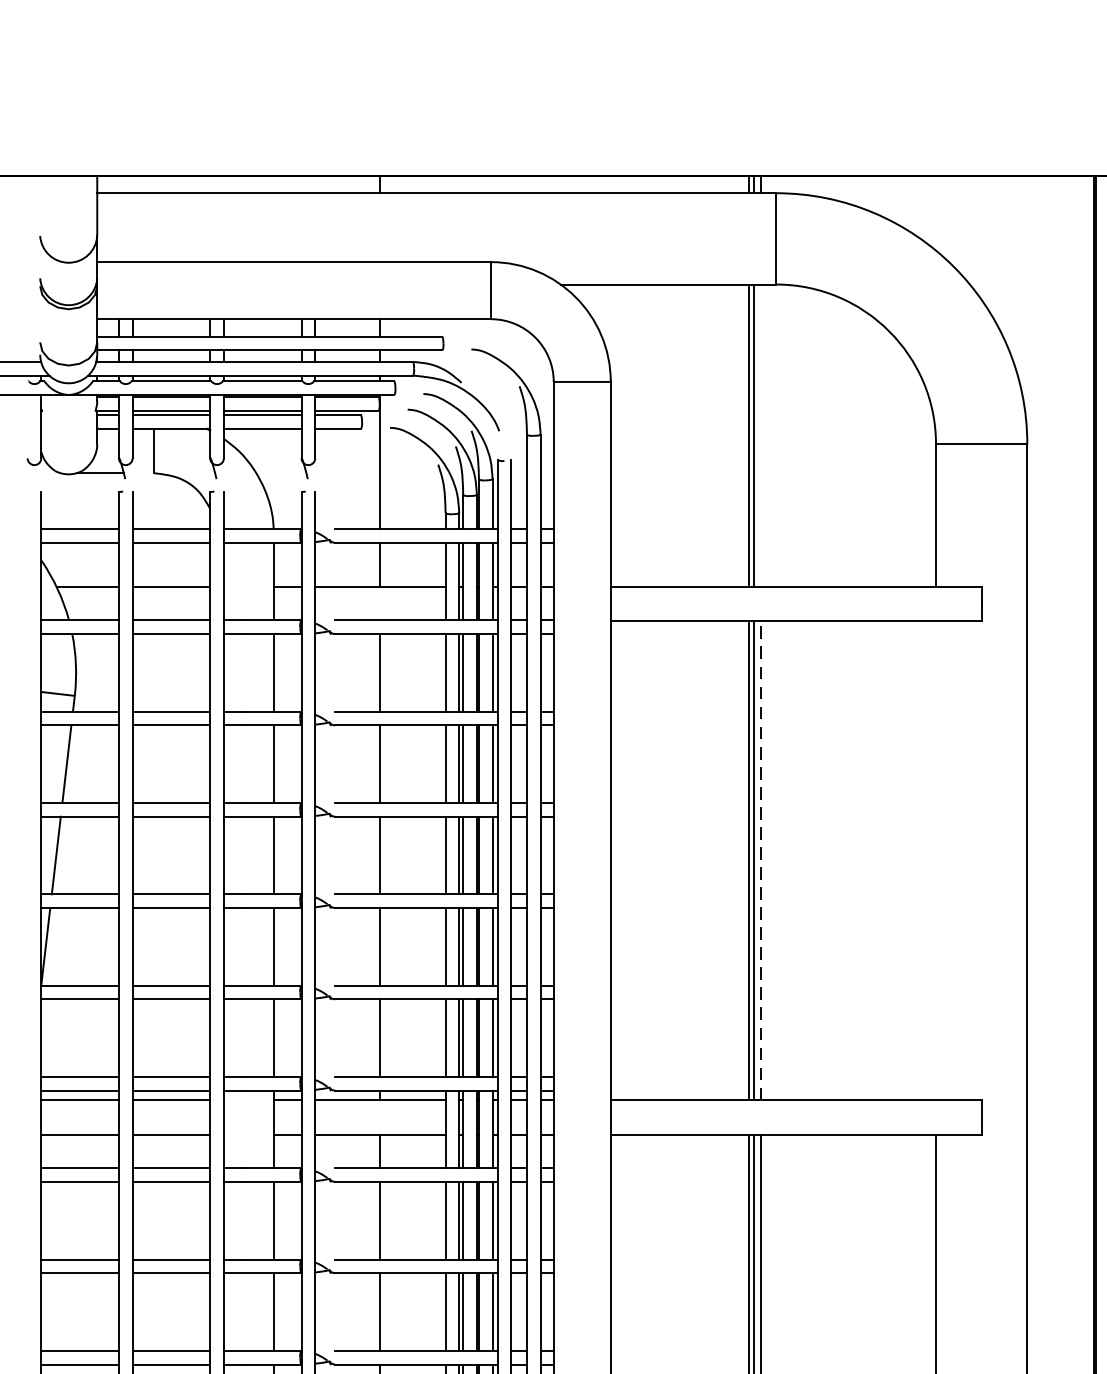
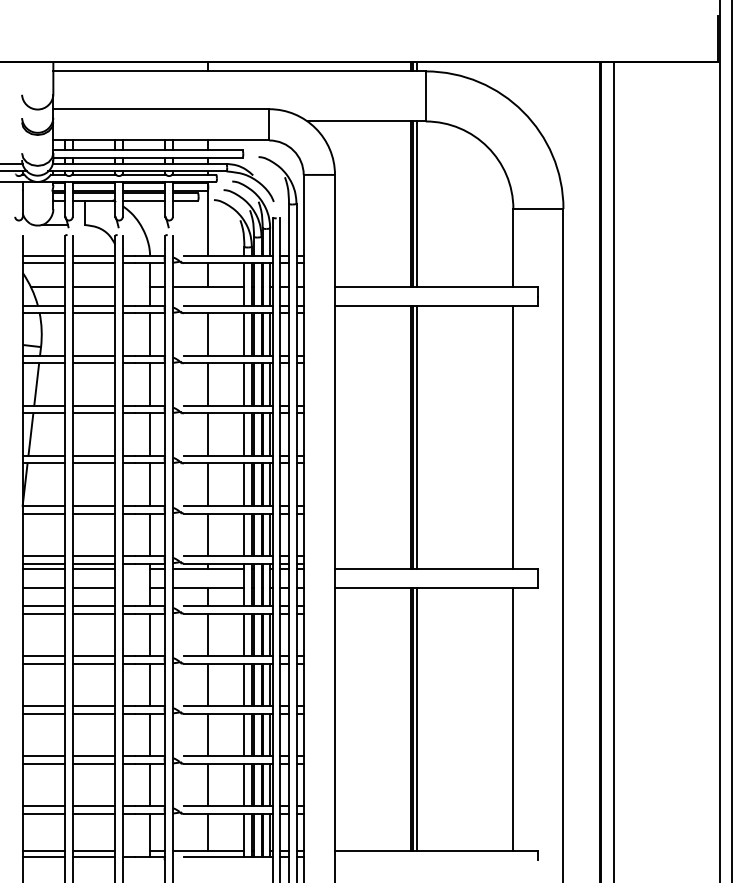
line: (761, 435) -> (417, 204), added
line: (761, 860) -> (417, 437), dashed -> solid
line: (936, 860) -> (513, 437), added

